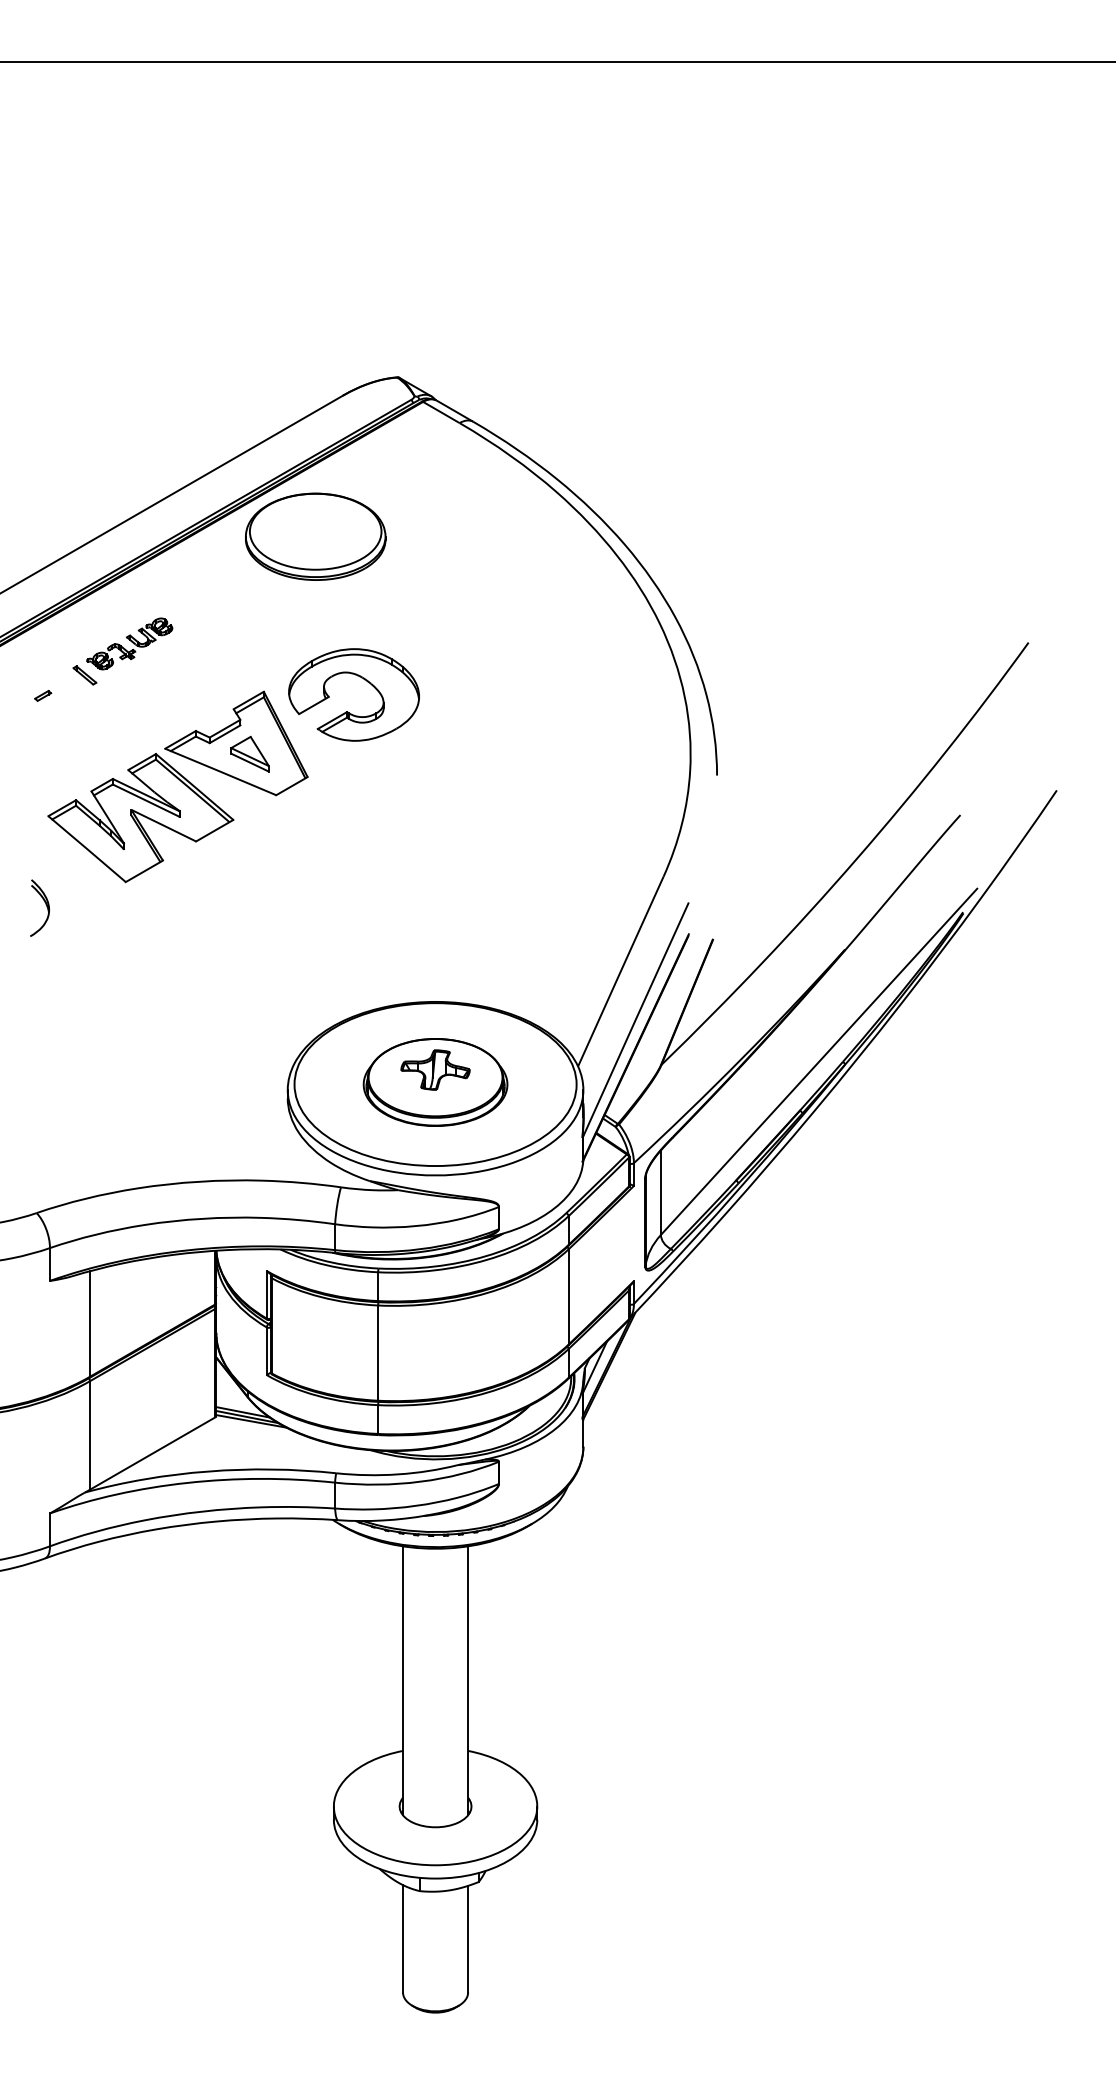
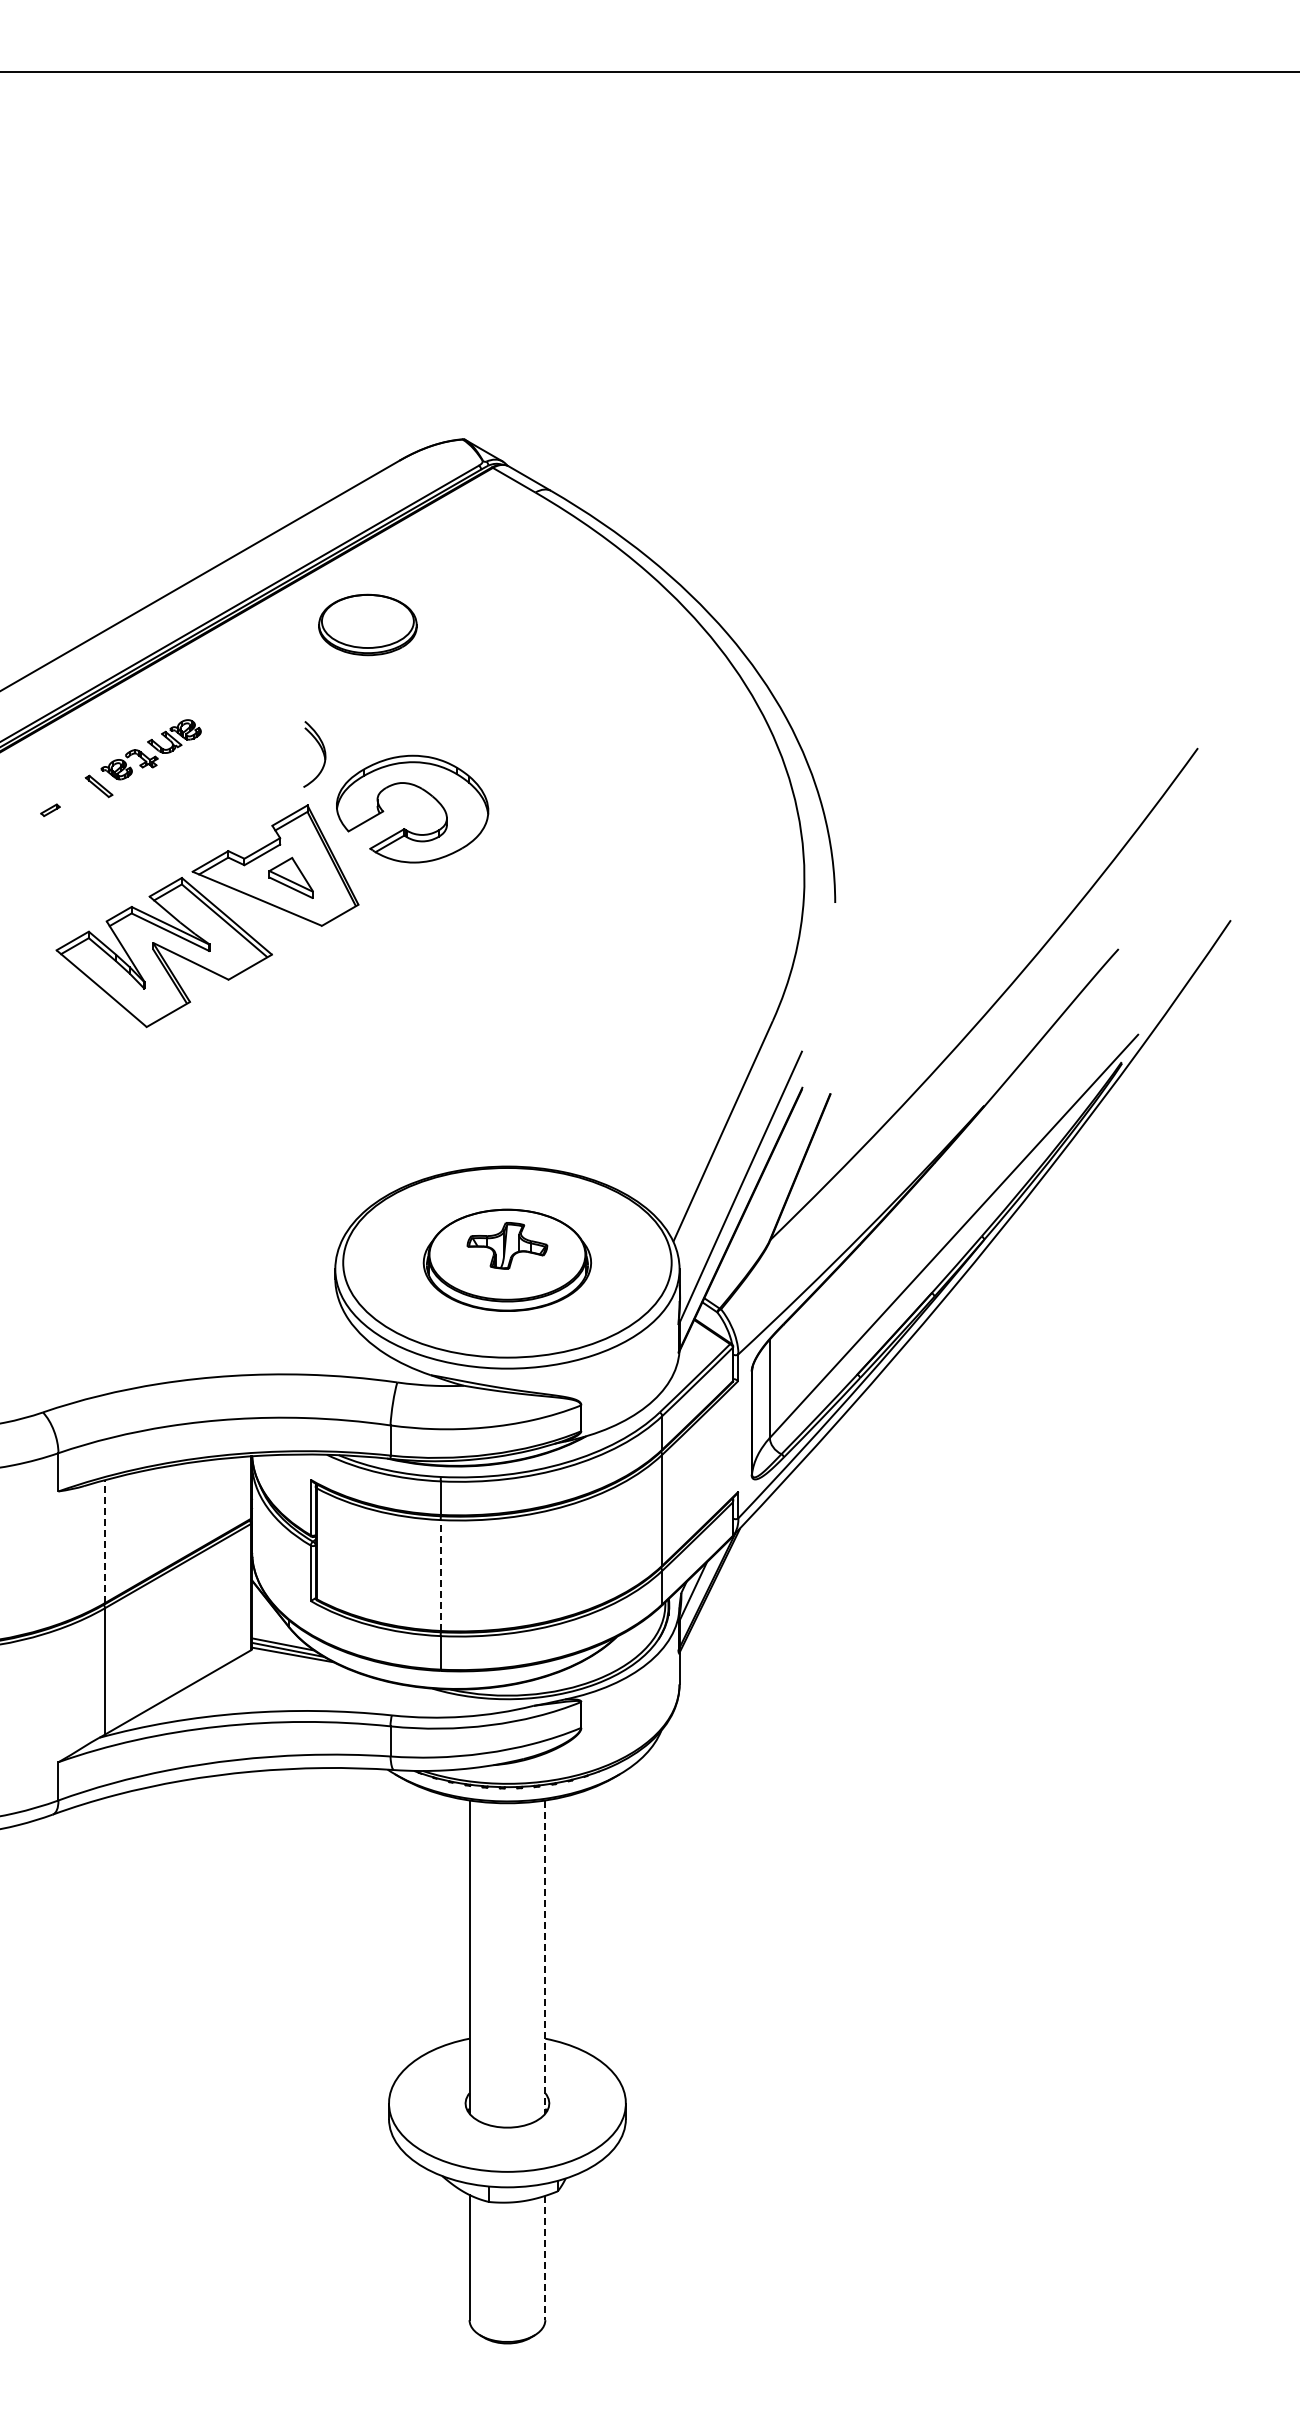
part: (315, 536) -> (367, 624), size x0.6
part: (45, 904) -> (321, 750), moved
line: (90, 1323) -> (105, 1541), solid -> dashed
line: (378, 1353) -> (440, 1575), solid -> dashed
line: (468, 1681) -> (545, 1957), solid -> dashed
line: (468, 1939) -> (545, 2258), solid -> dashed

